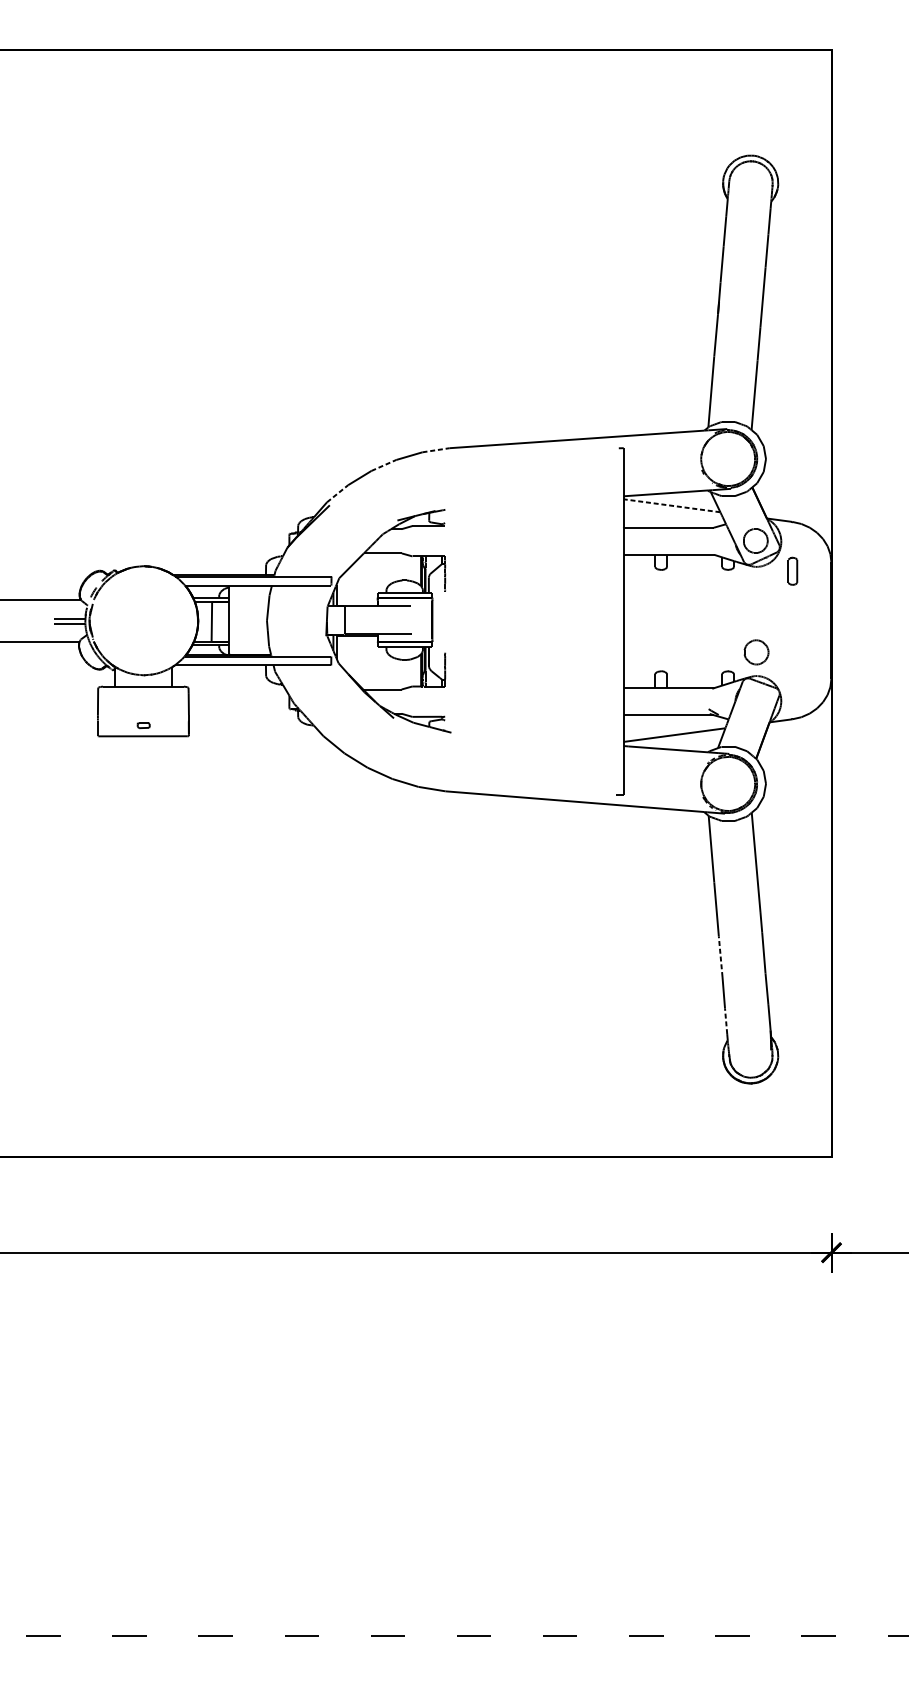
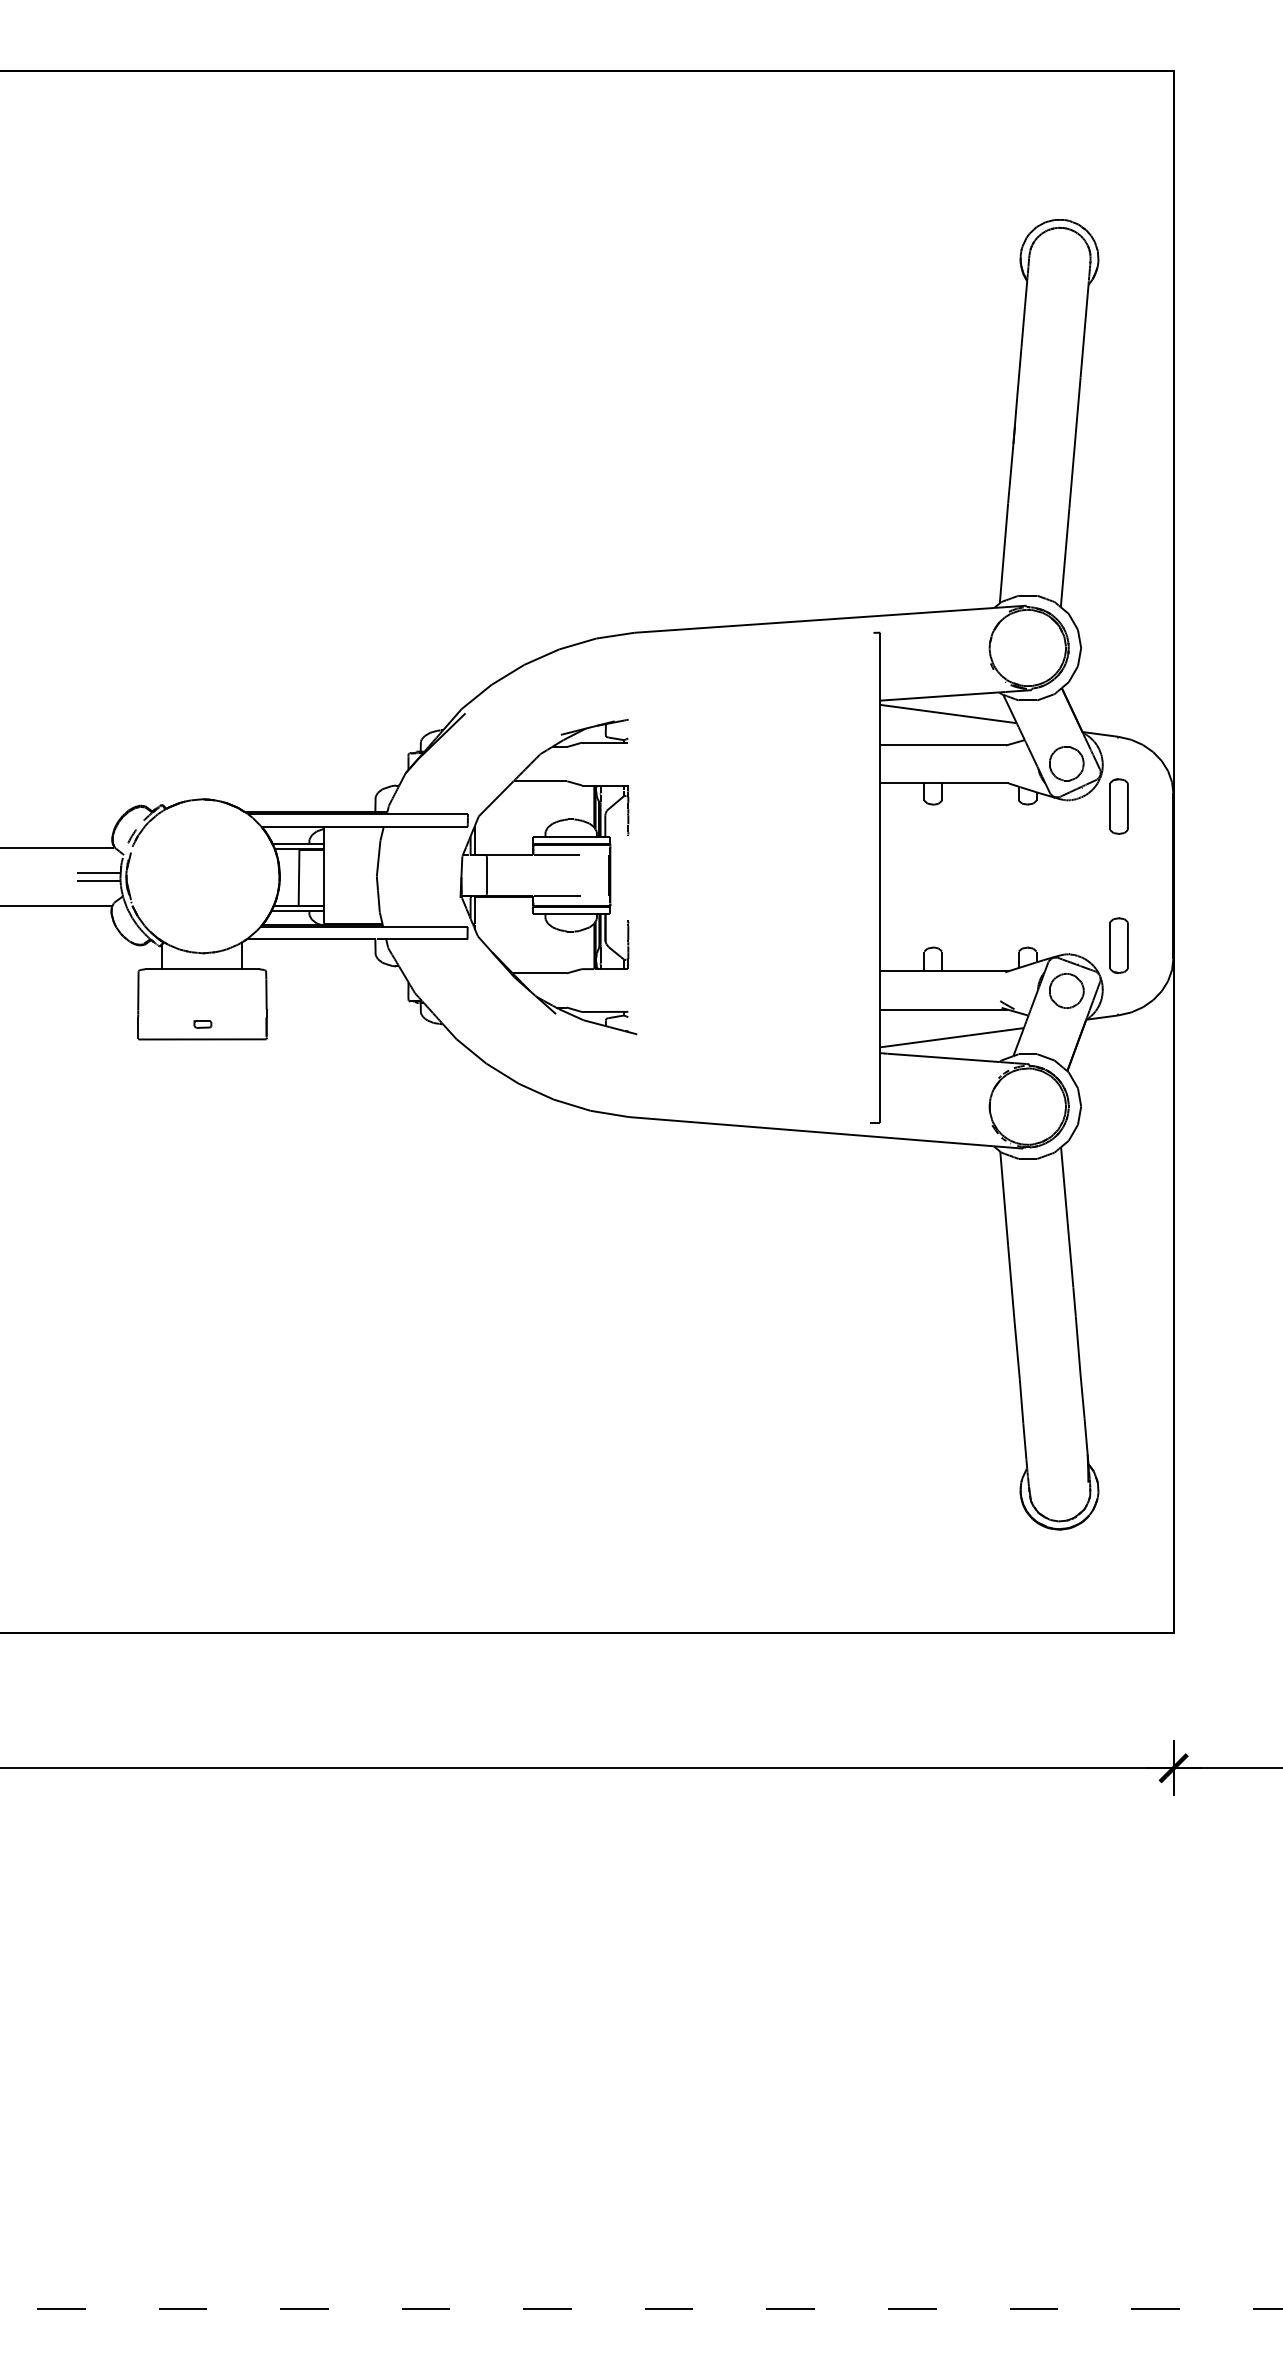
line: (436, 450) -> (616, 635), dashed -> solid
line: (384, 465) -> (542, 656), dashed -> solid
line: (337, 493) -> (476, 696), dashed -> solid
line: (672, 506) -> (948, 714), dashed -> solid
part: (792, 571) -> (1118, 806), size x1.43
part: (756, 652) -> (1066, 990), moved
part: (792, 669) -> (1118, 945), added
line: (720, 956) -> (1017, 1350), dashed -> solid
line: (725, 1021) -> (1024, 1441), dashed -> solid

